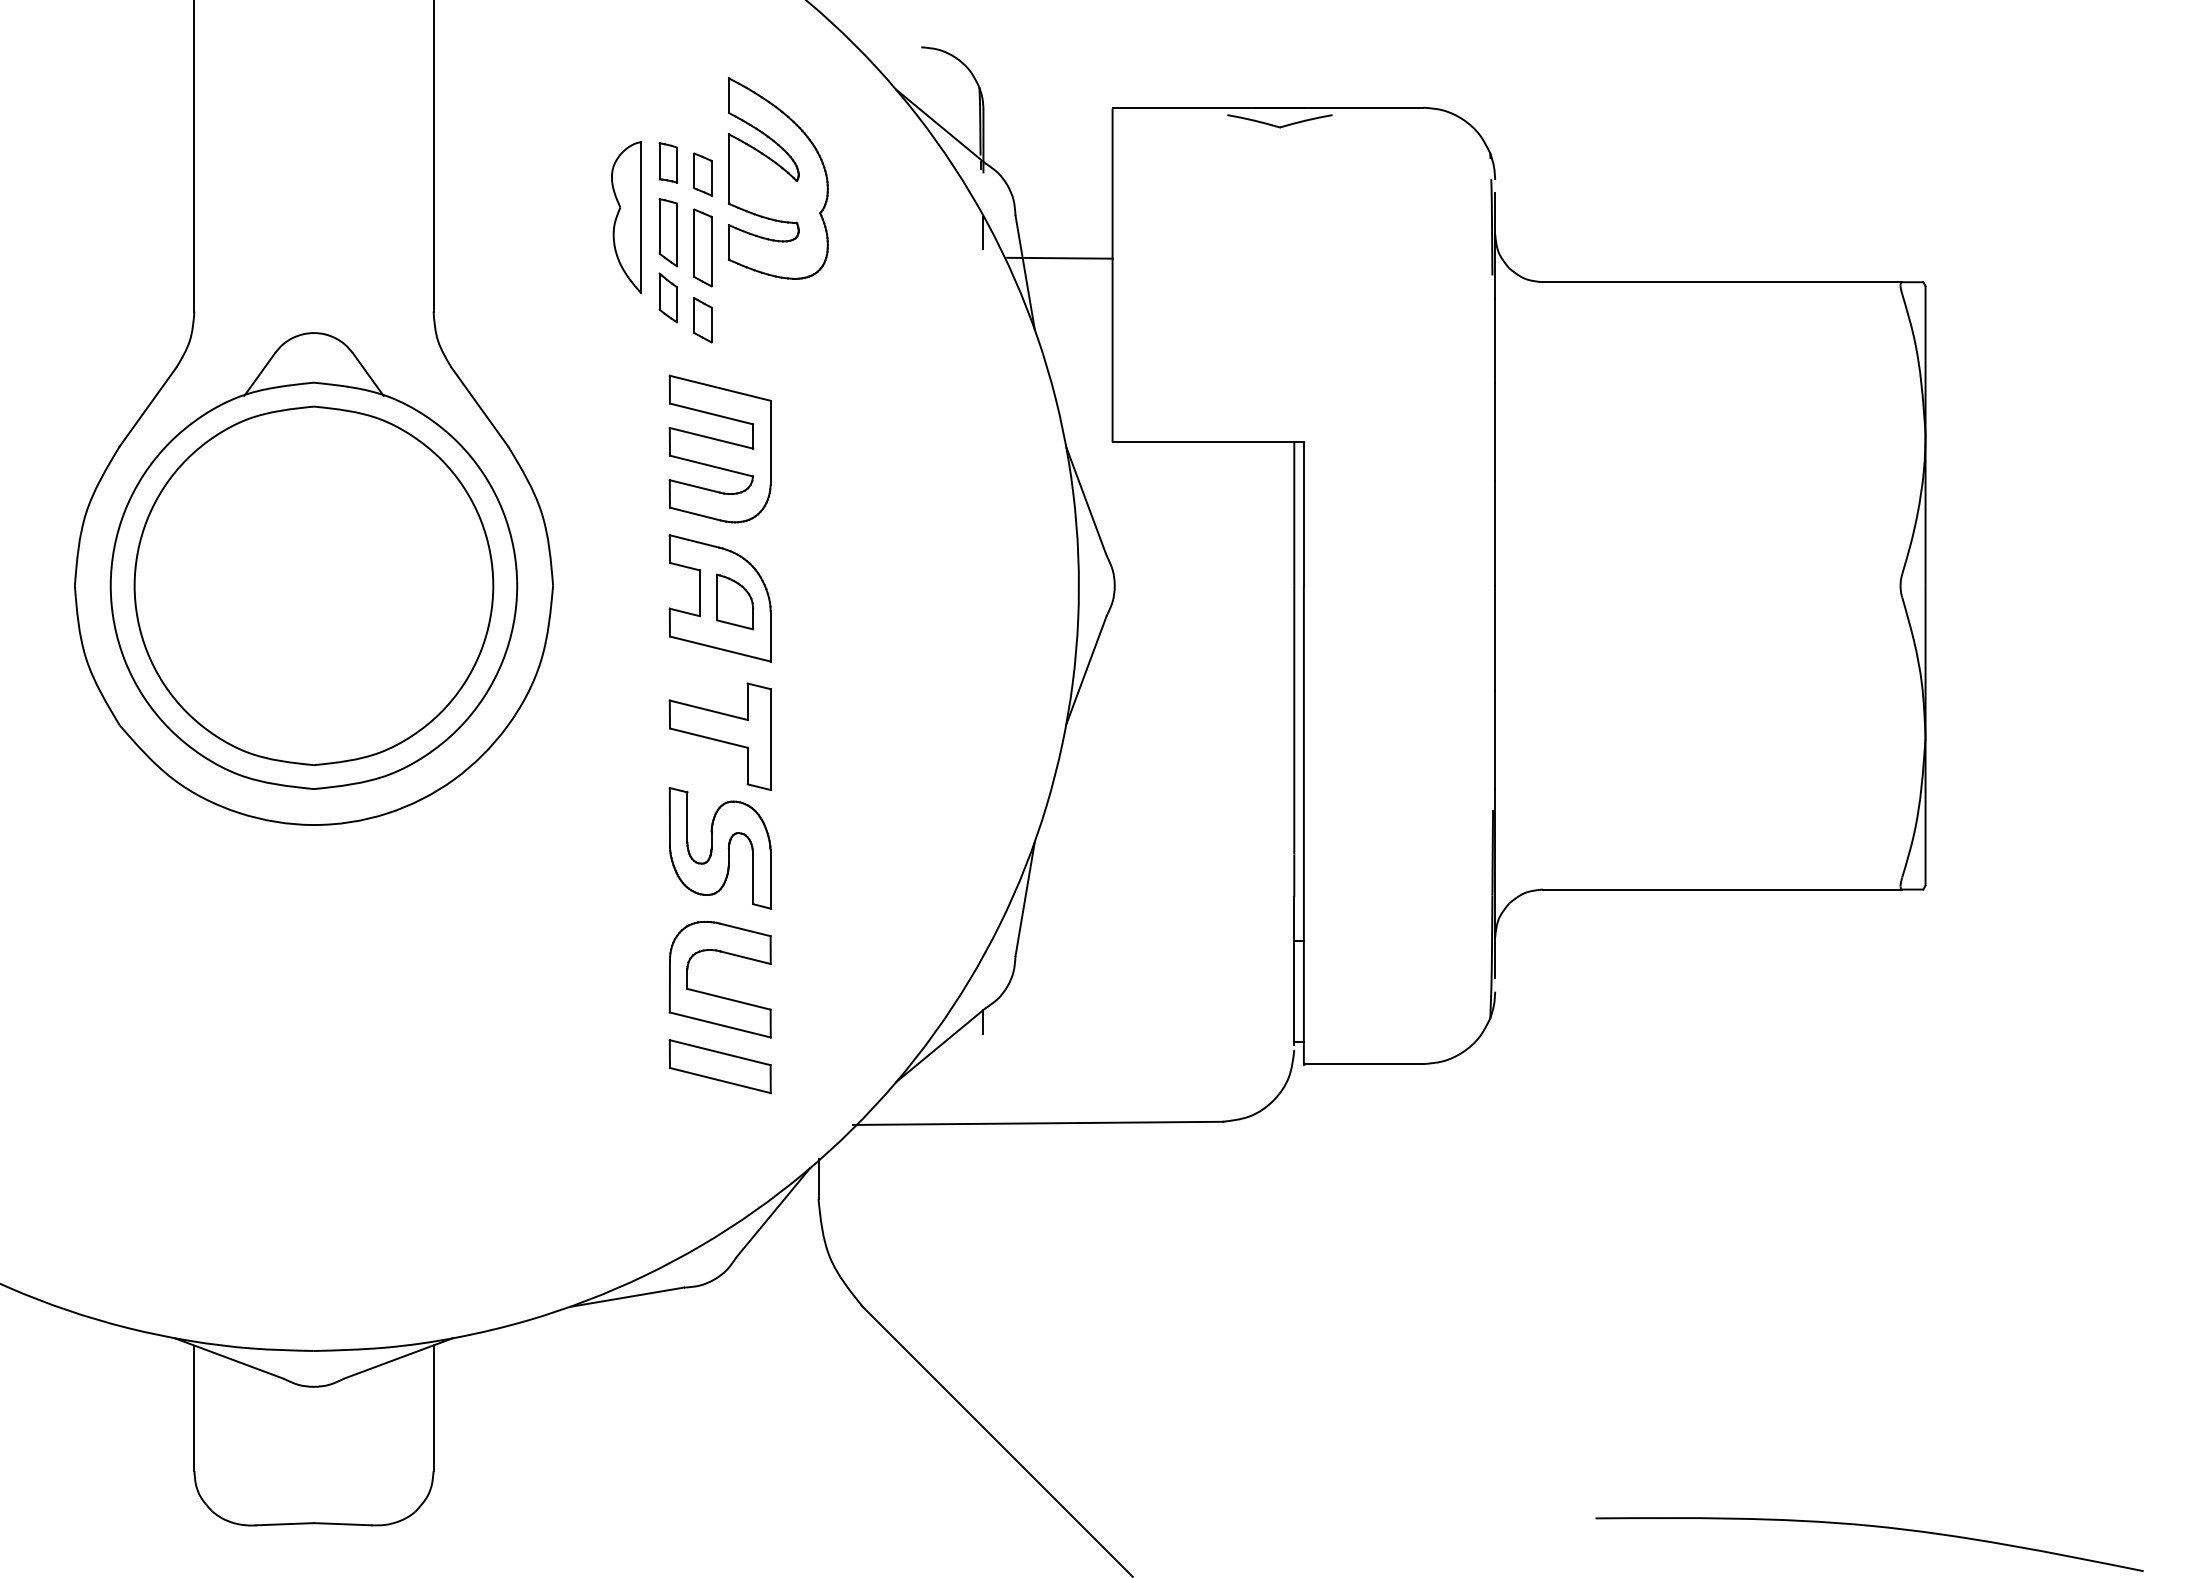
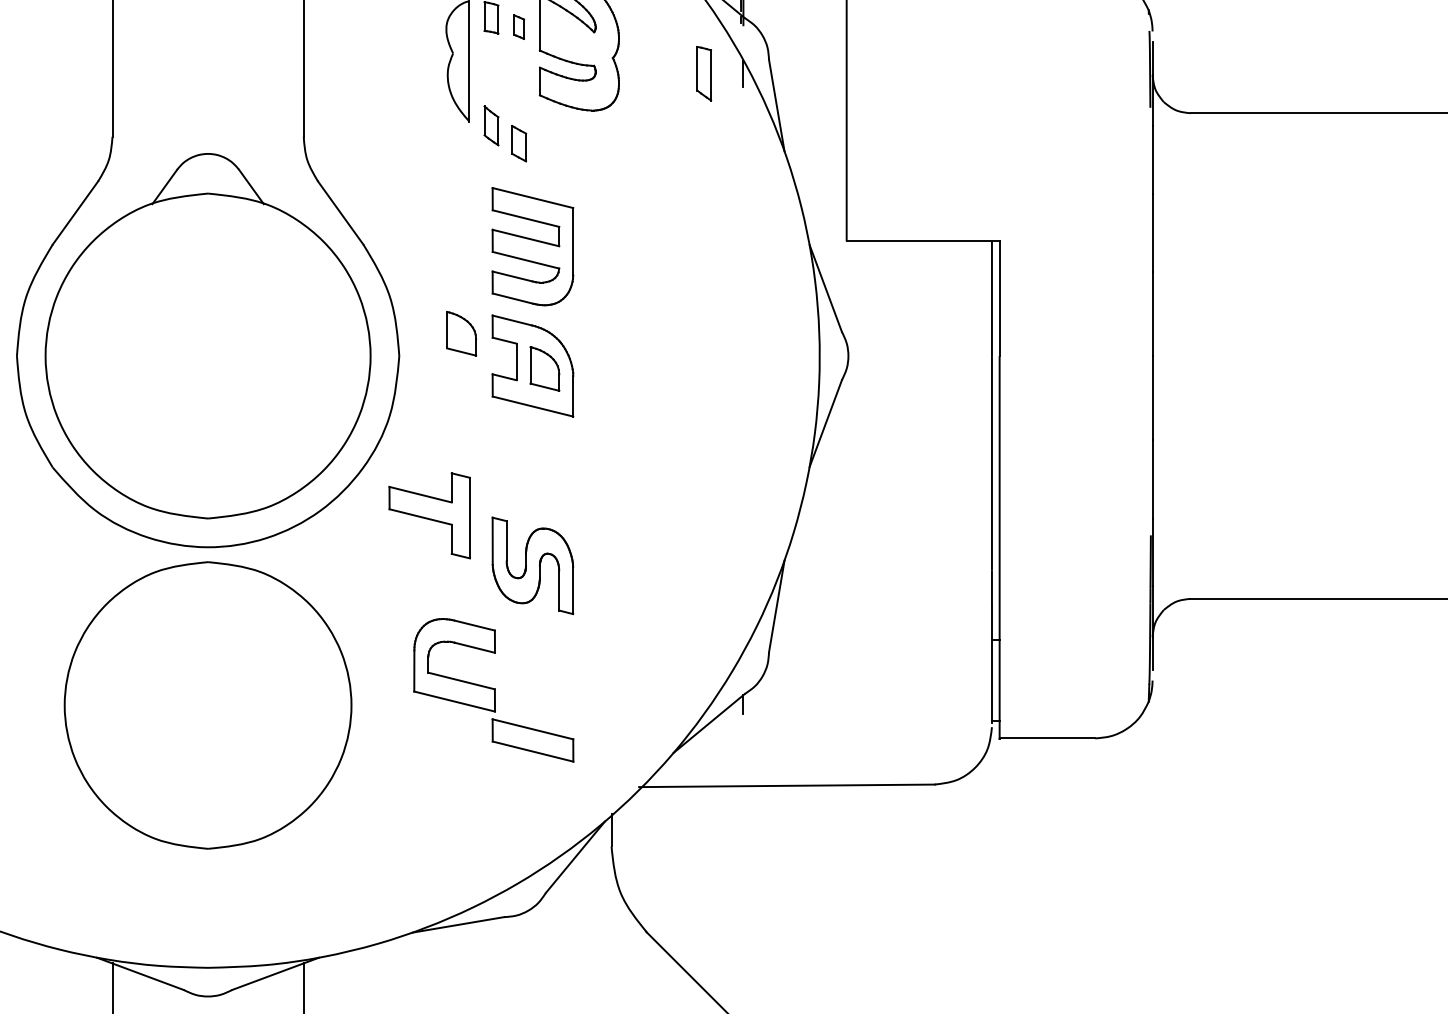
part: (702, 174) -> (518, 27), size x0.7
part: (667, 232) -> (703, 73), moved
part: (702, 247) -> (518, 85), removed
line: (1059, 257) -> (804, 93), removed
part: (631, 557) -> (462, 333), added
part: (313, 585) -> (207, 705), moved
part: (719, 736) -> (429, 515), moved
part: (714, 994) -> (450, 677), moved

